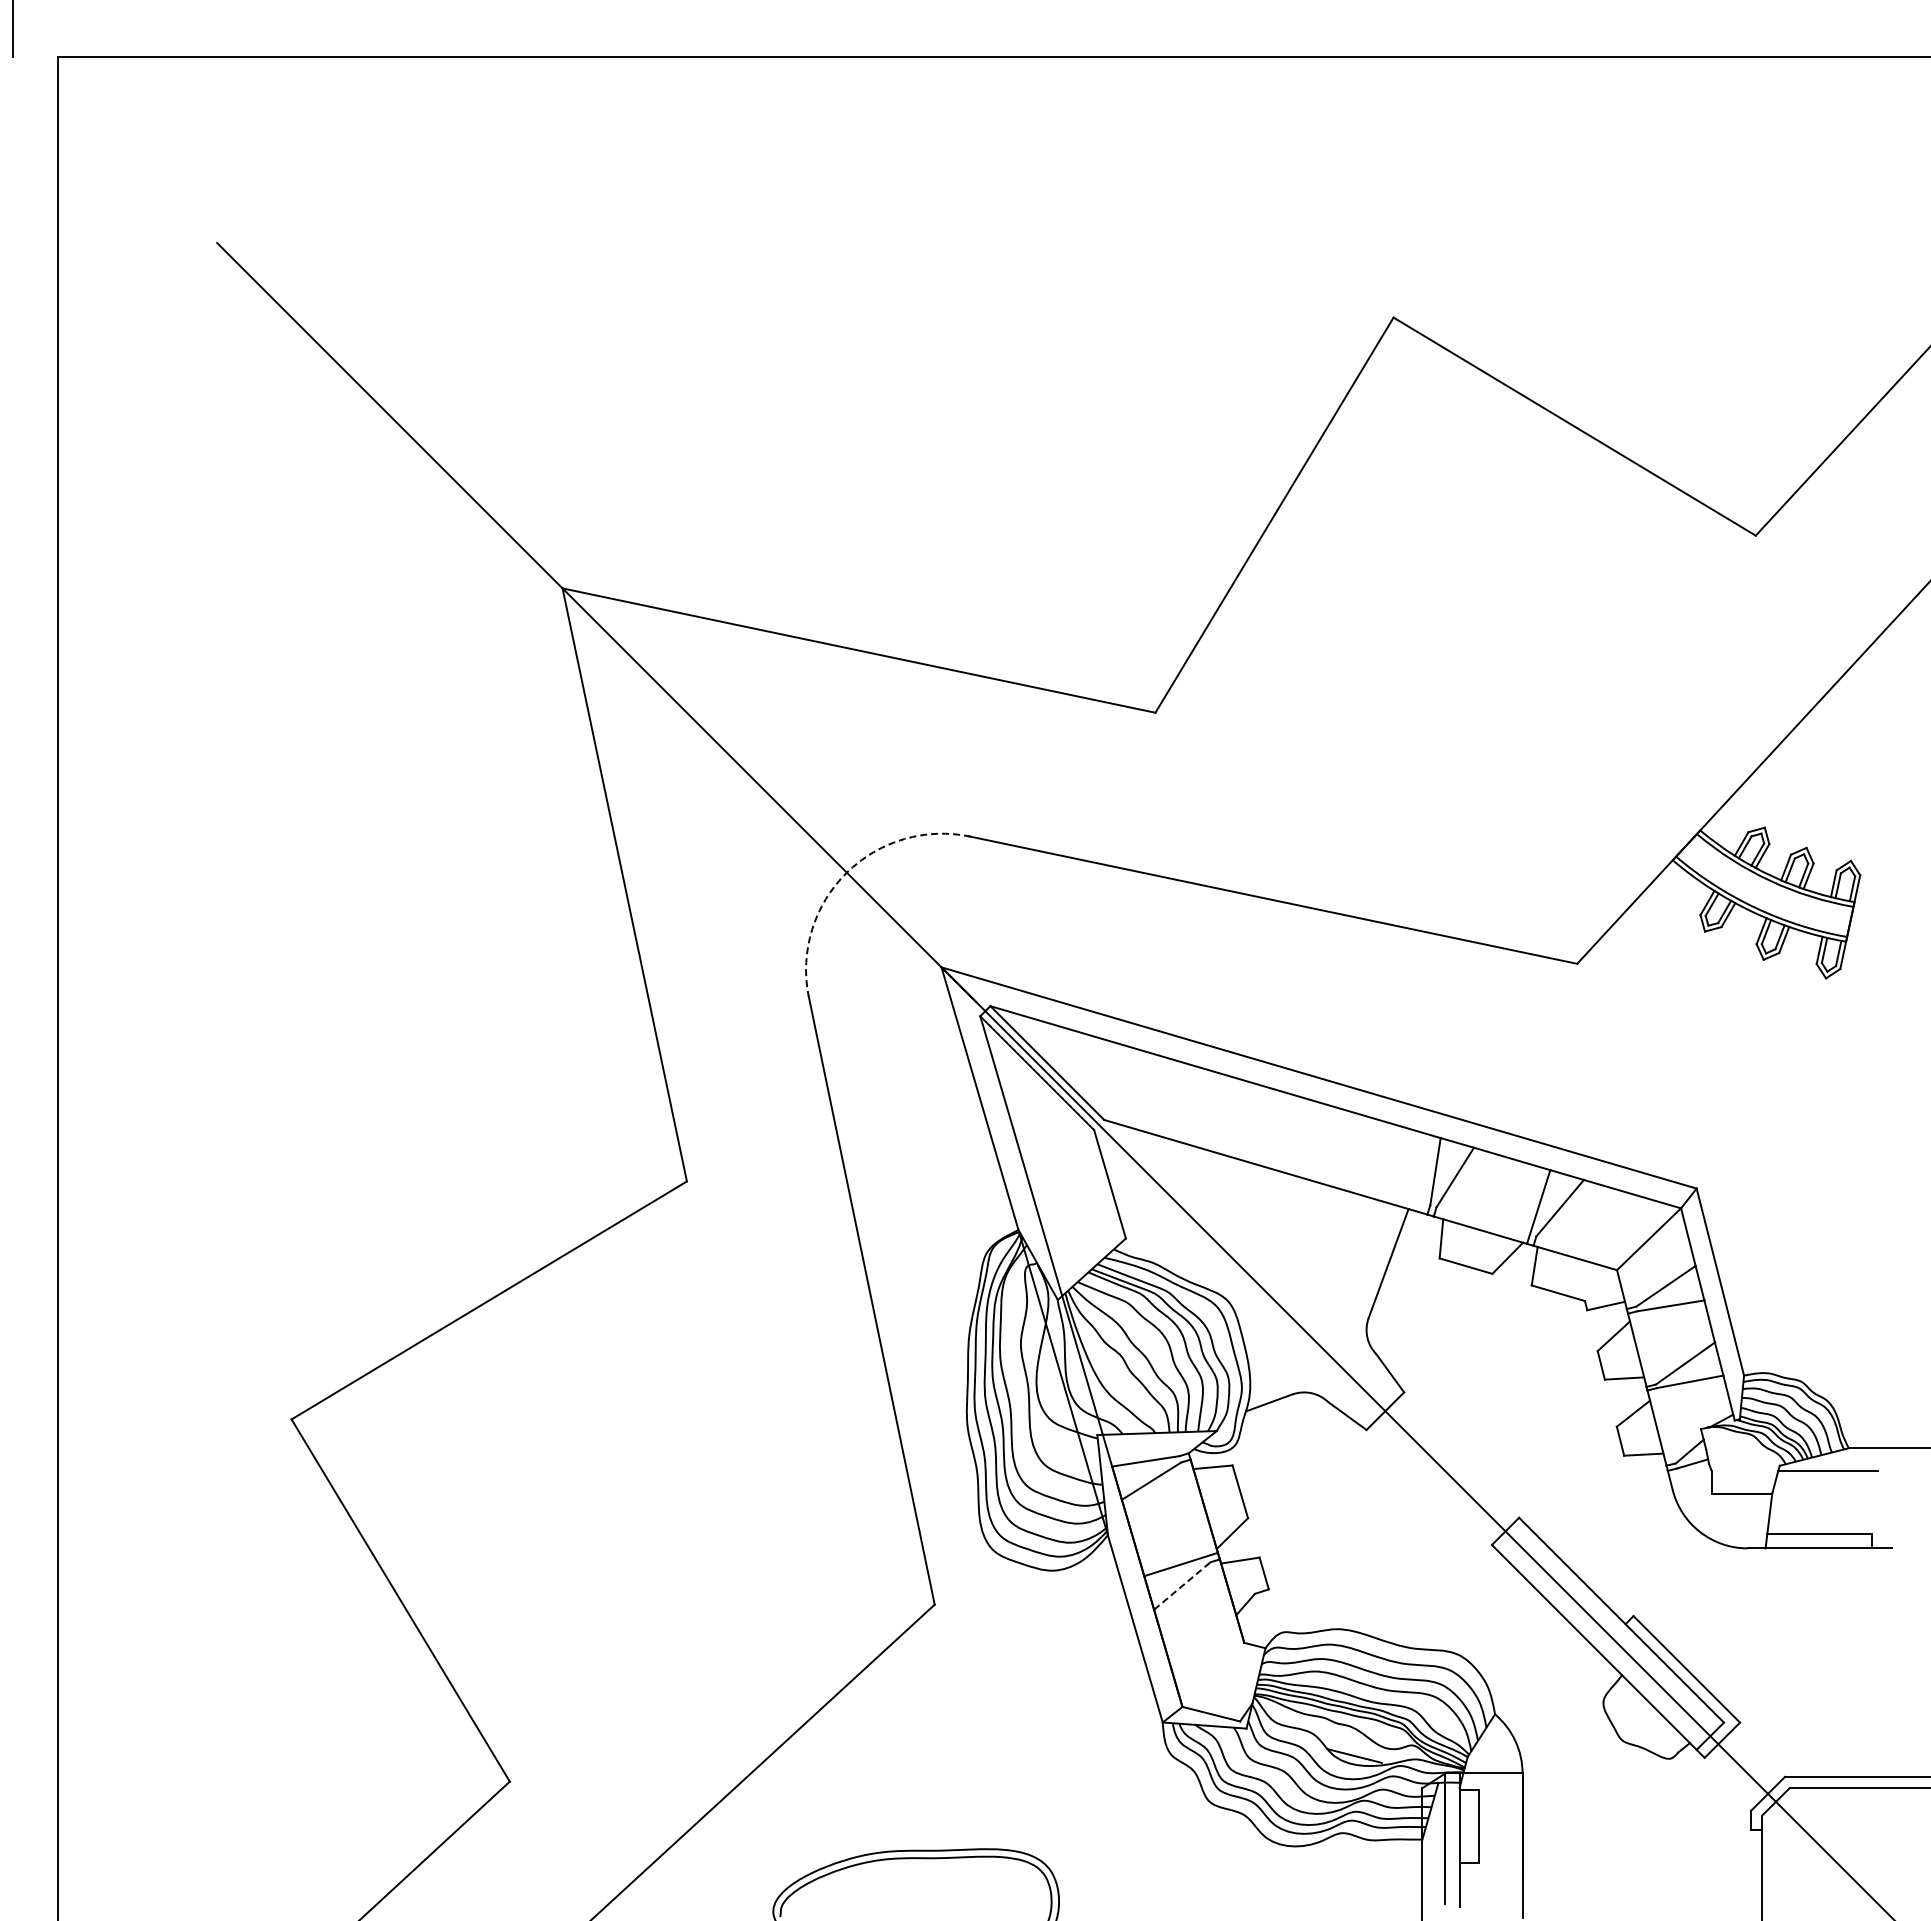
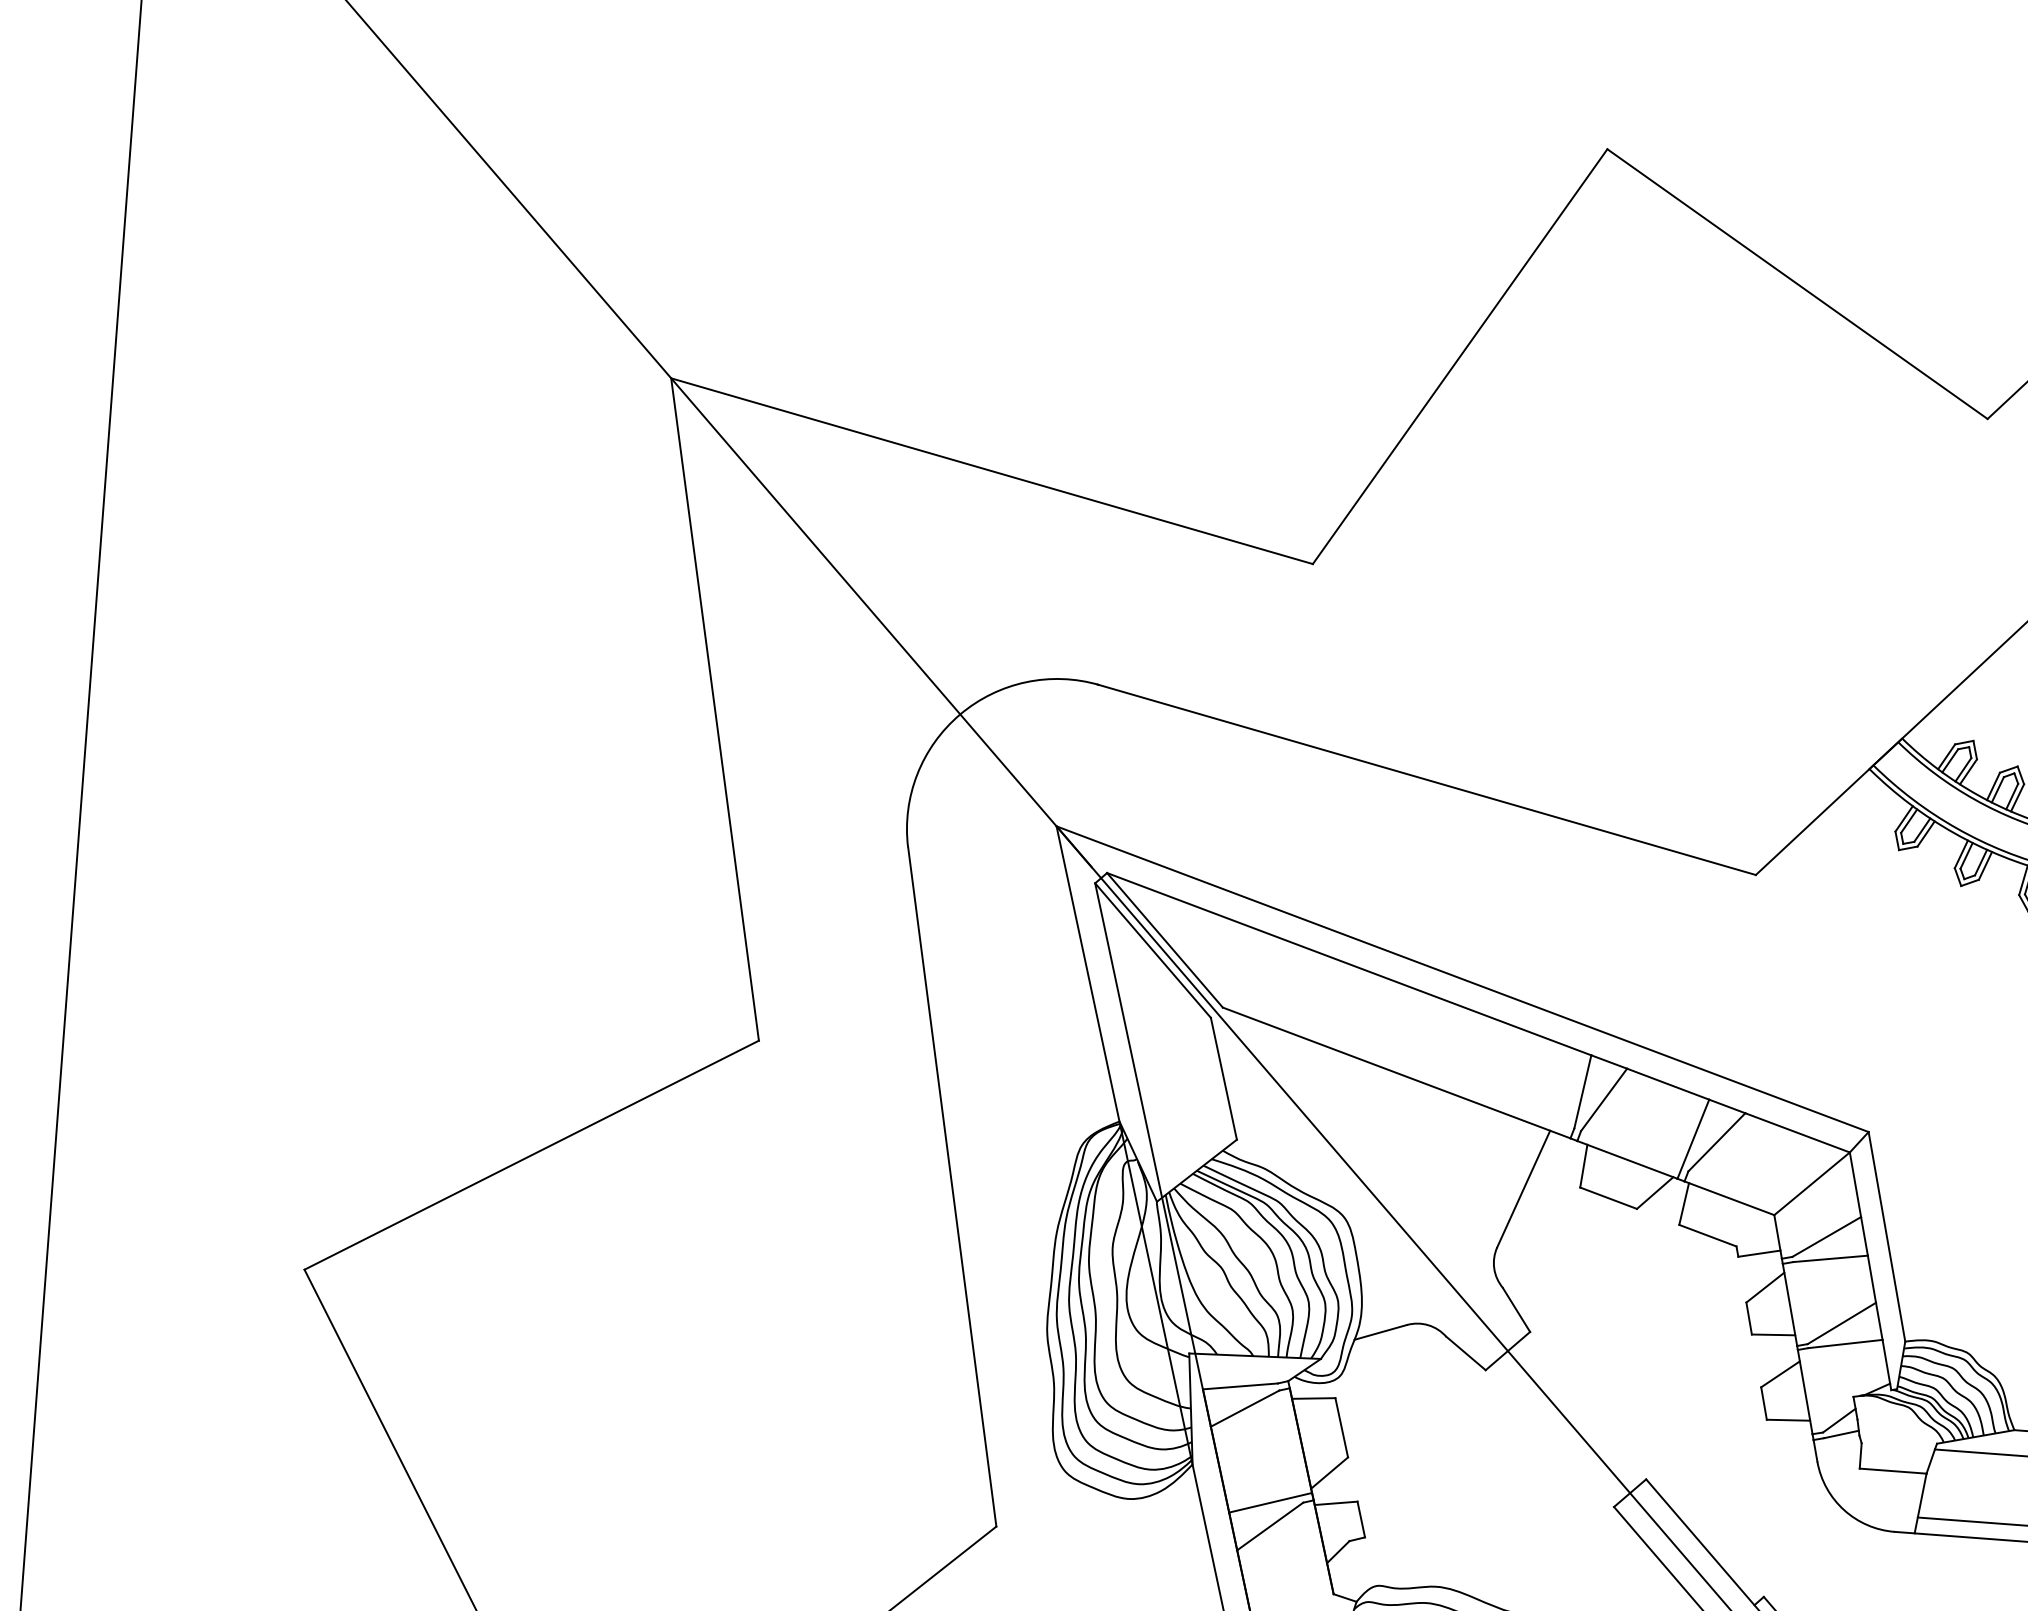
arc: (846, 872) -> (959, 714), dashed -> solid
line: (1182, 1585) -> (1270, 1525), dashed -> solid

